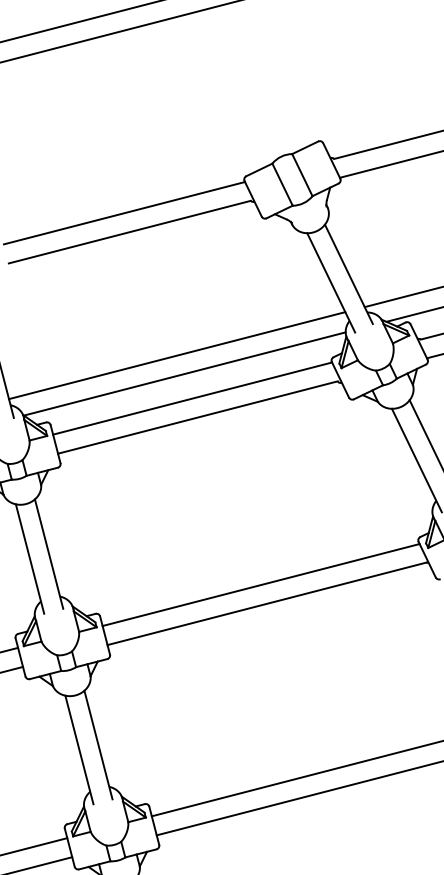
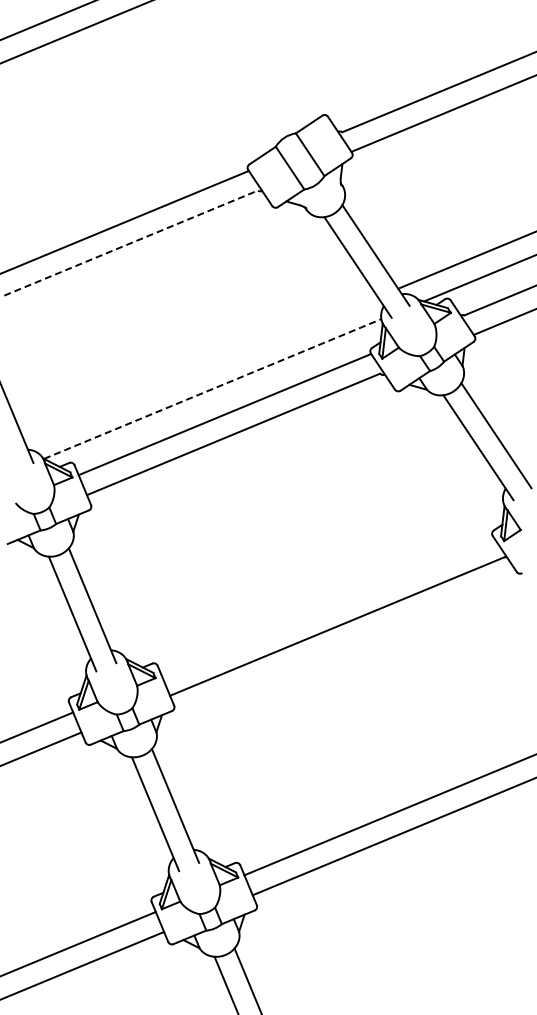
line: (130, 231) -> (131, 242), solid -> dashed
line: (177, 355) -> (201, 370), removed
line: (184, 374) -> (212, 389), solid -> dashed
line: (260, 584) -> (327, 606), removed

